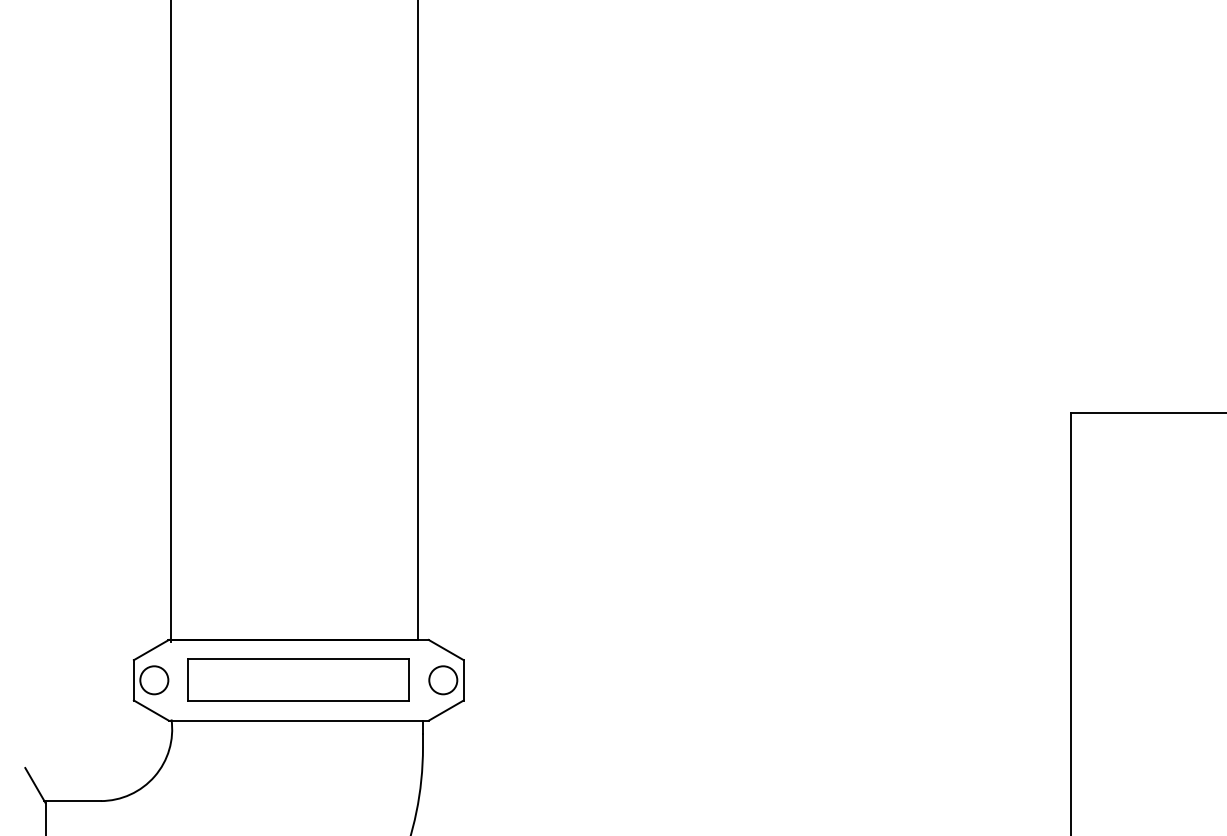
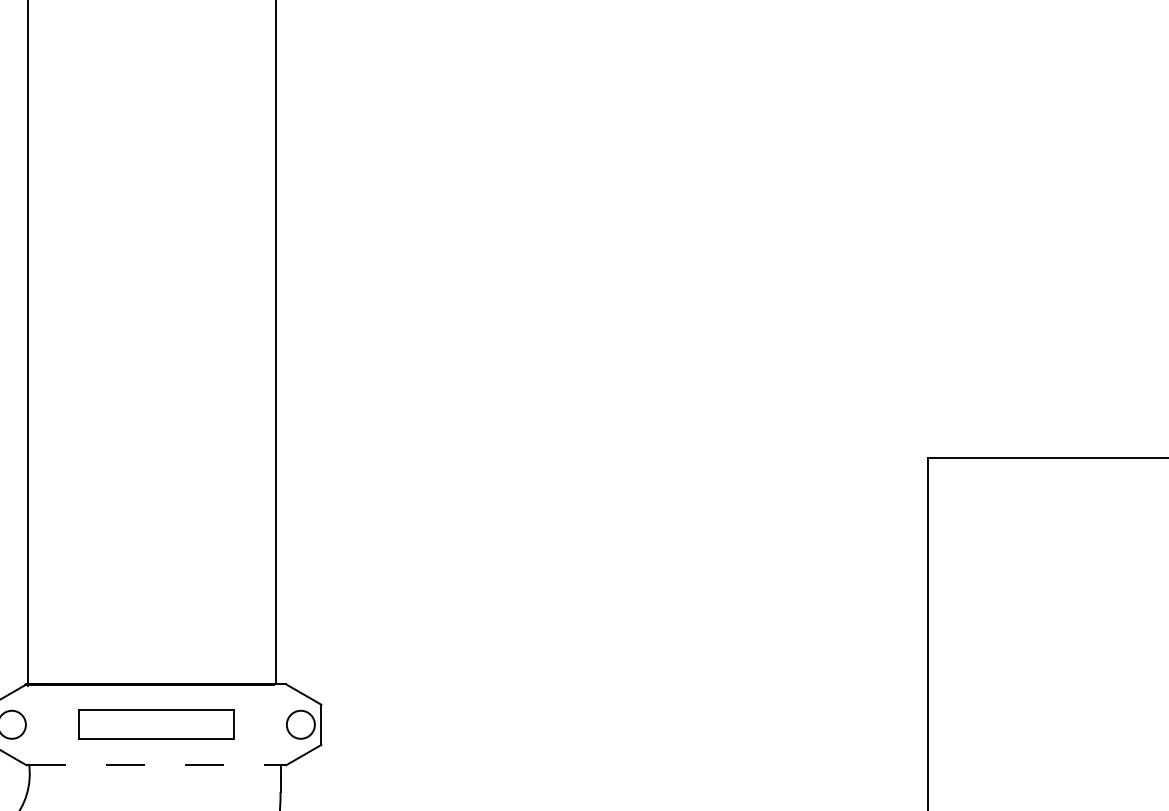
part: (298, 679) -> (156, 724), size x0.7
line: (298, 720) -> (156, 765), solid -> dashed

